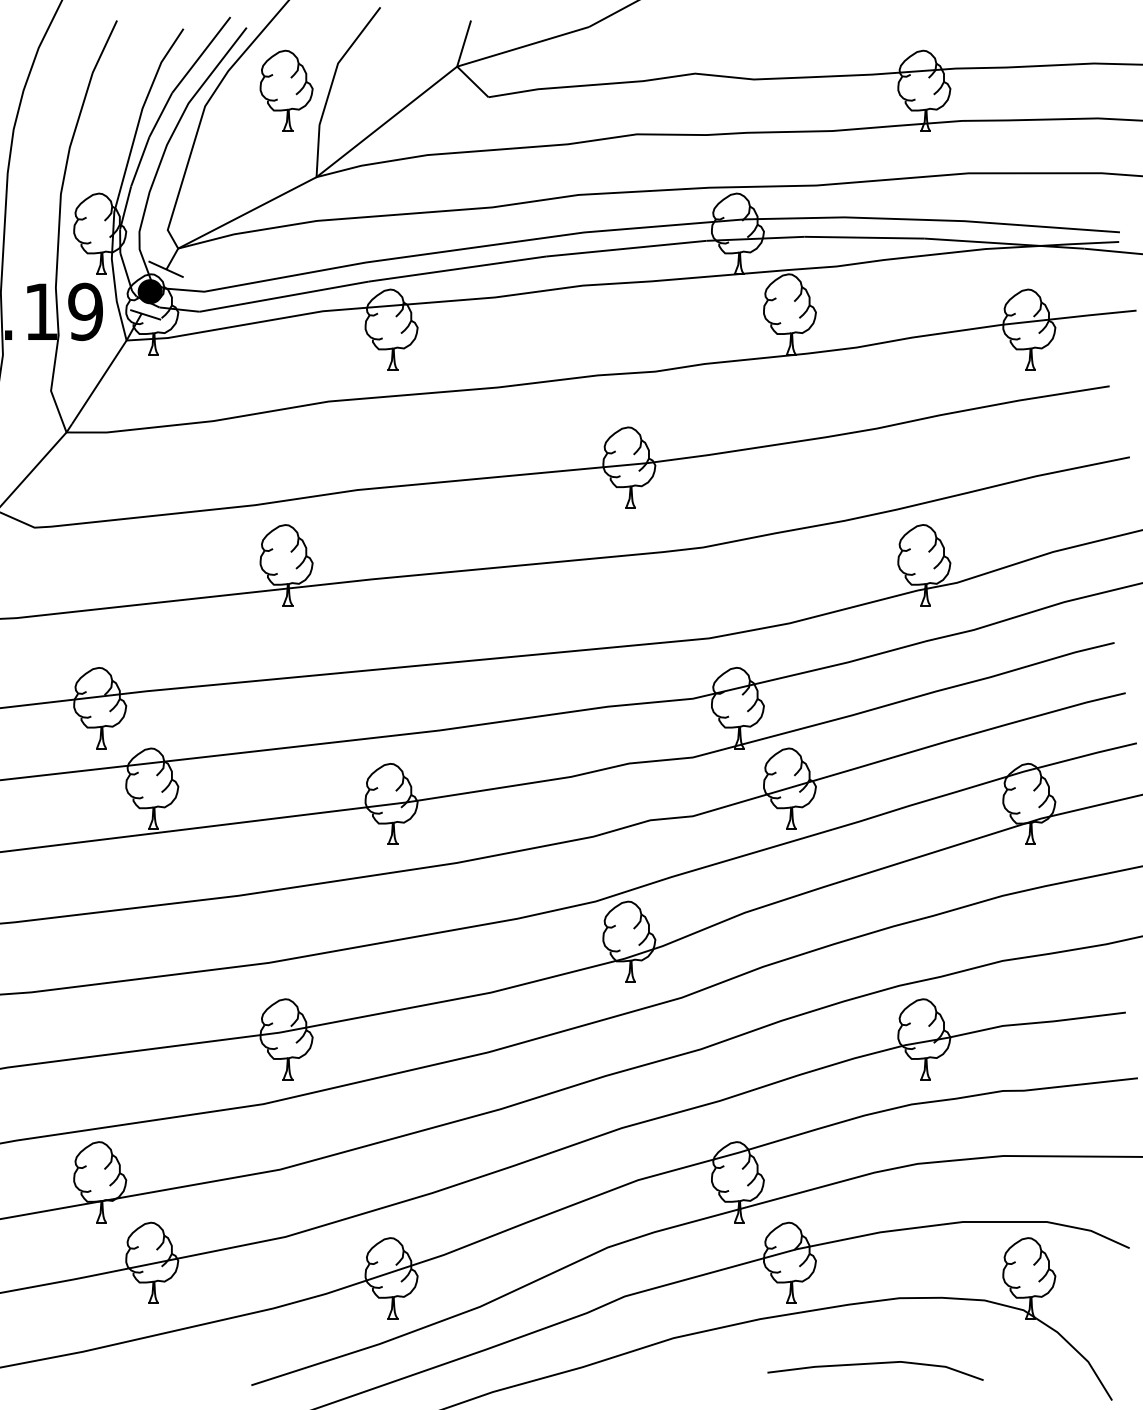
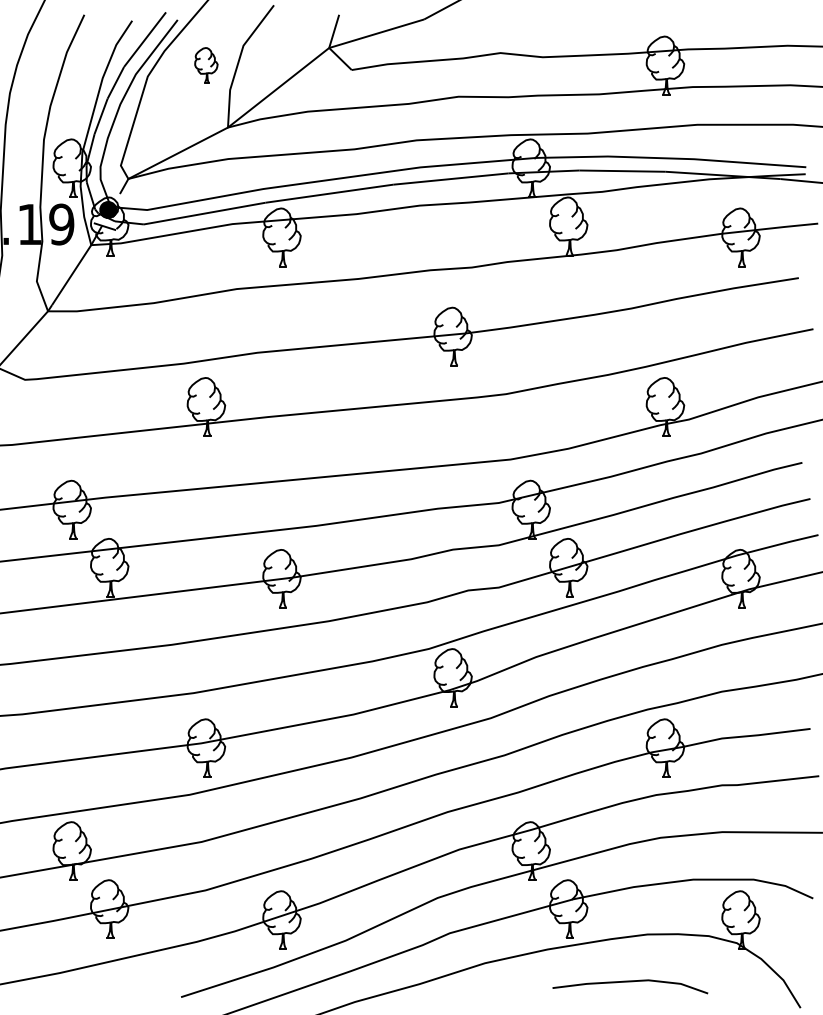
part: (286, 90) -> (206, 65), size x0.6
line: (165, 269) -> (119, 194), removed

